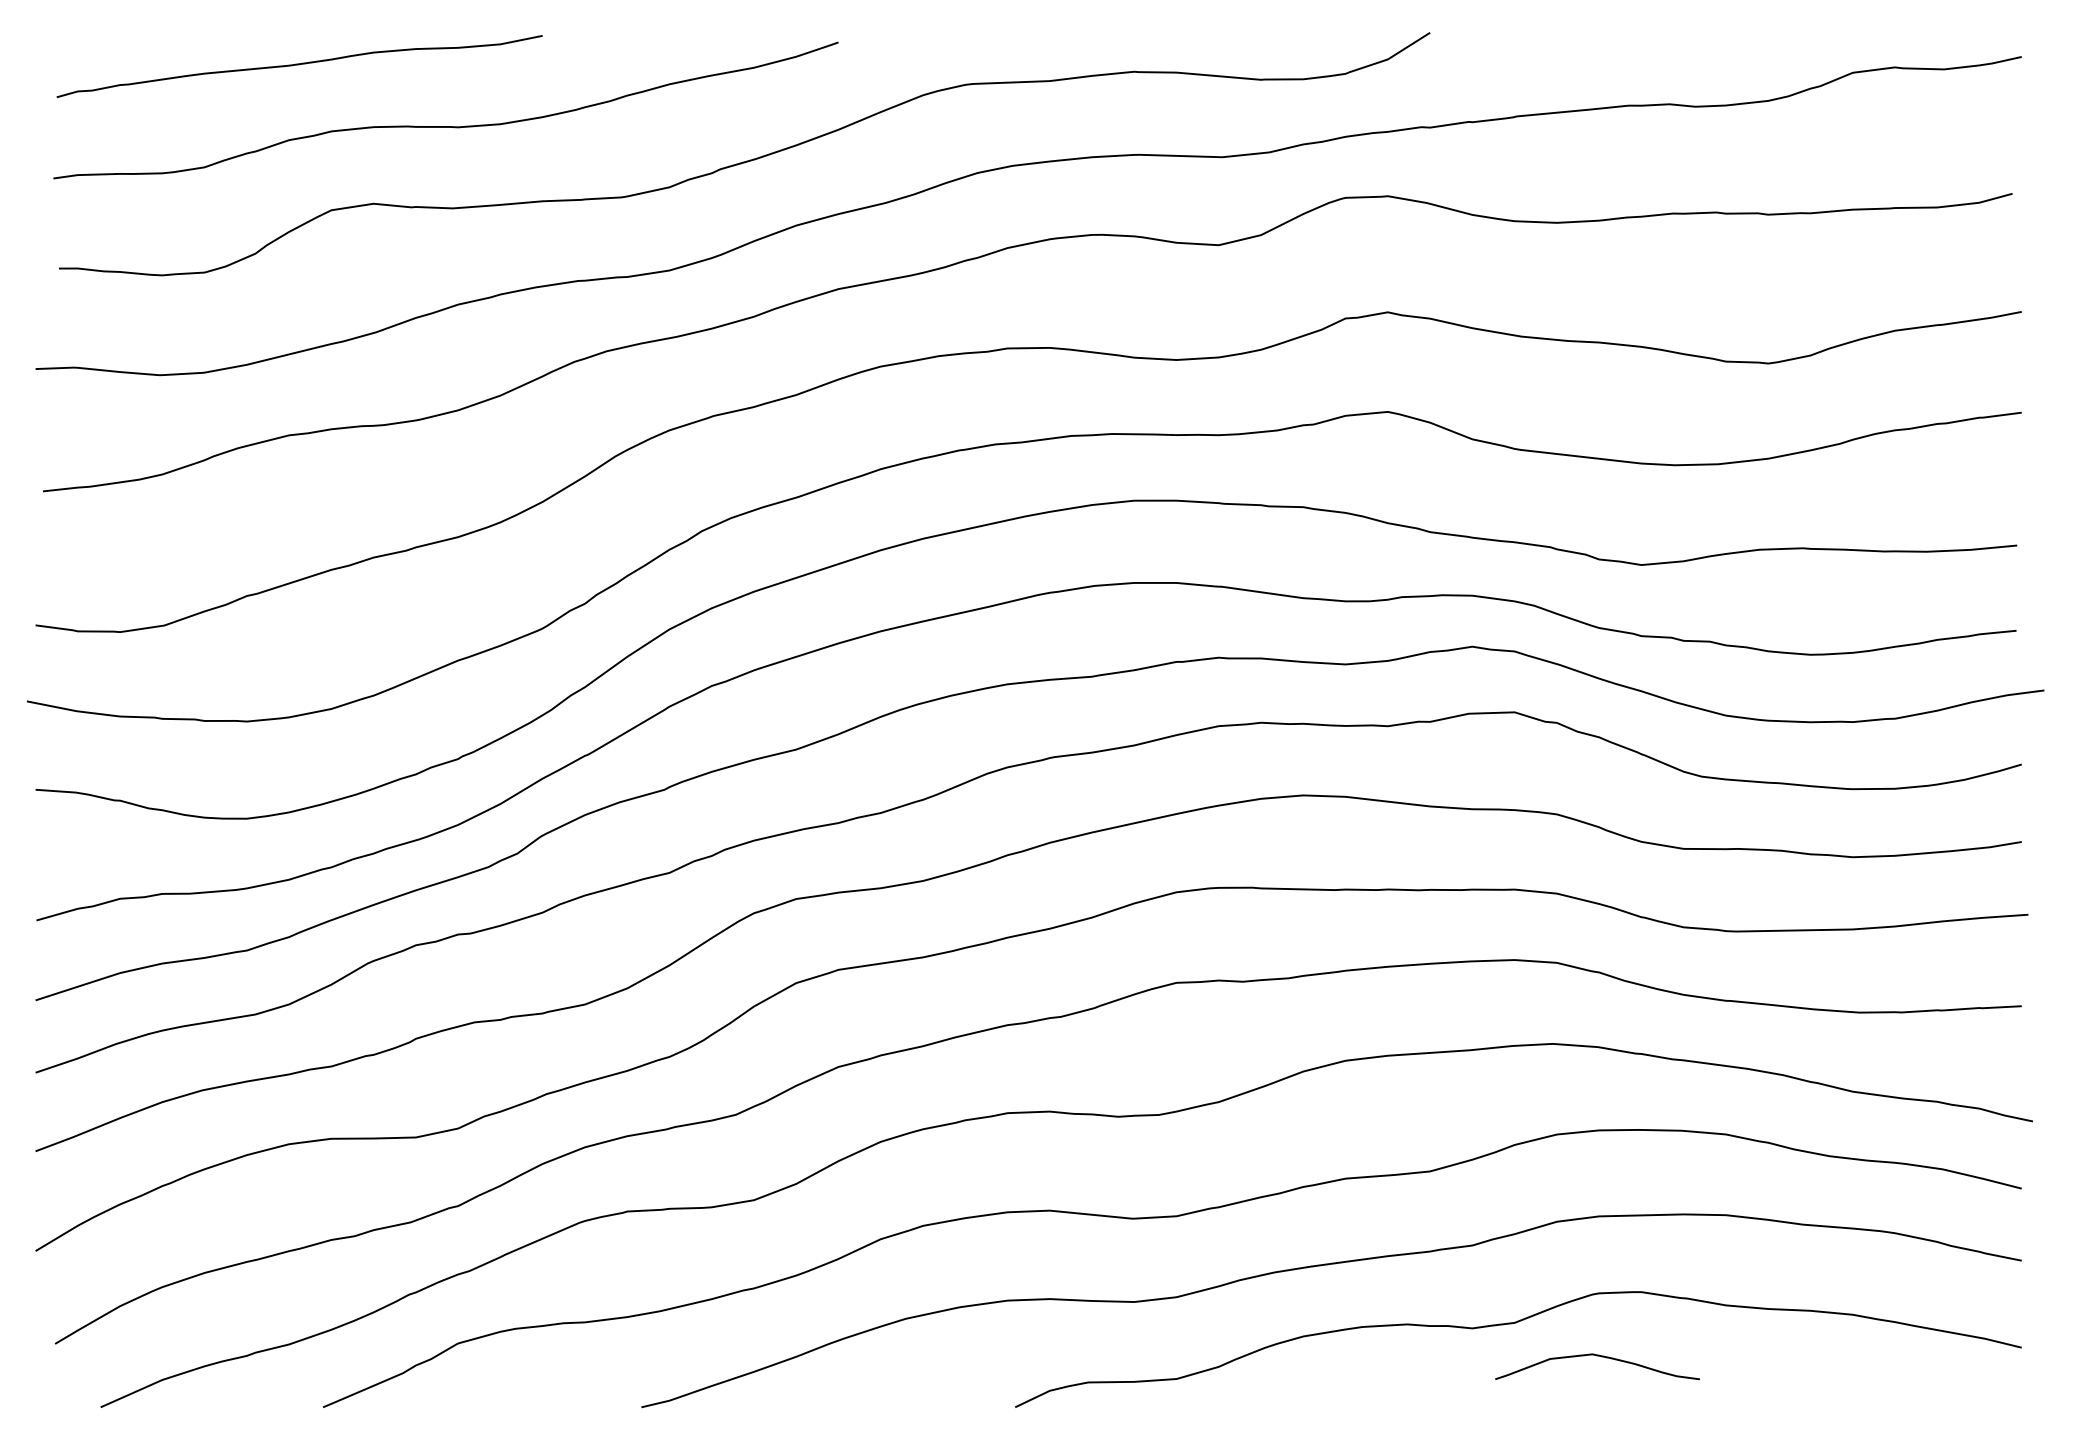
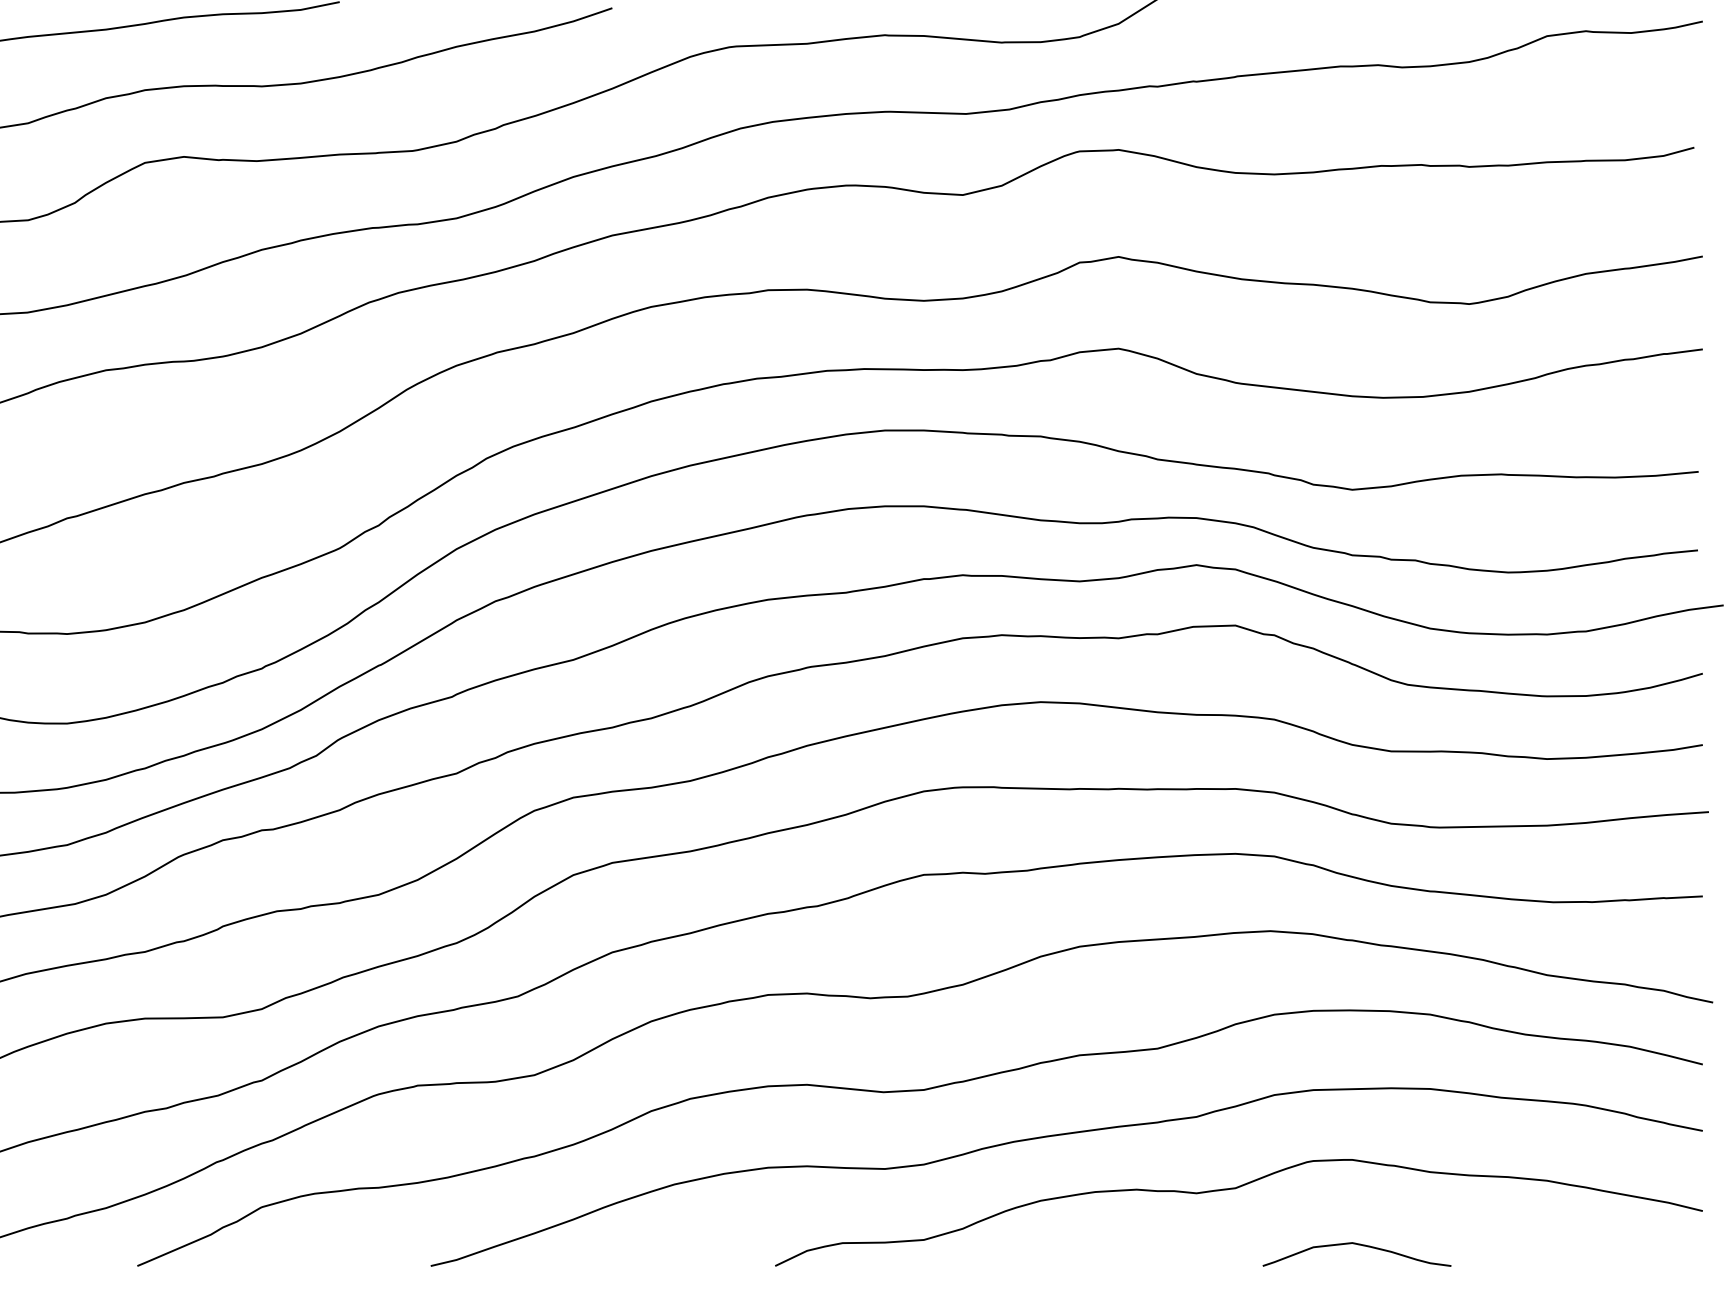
curve: (1601, 1357) -> (1360, 1245), moved

